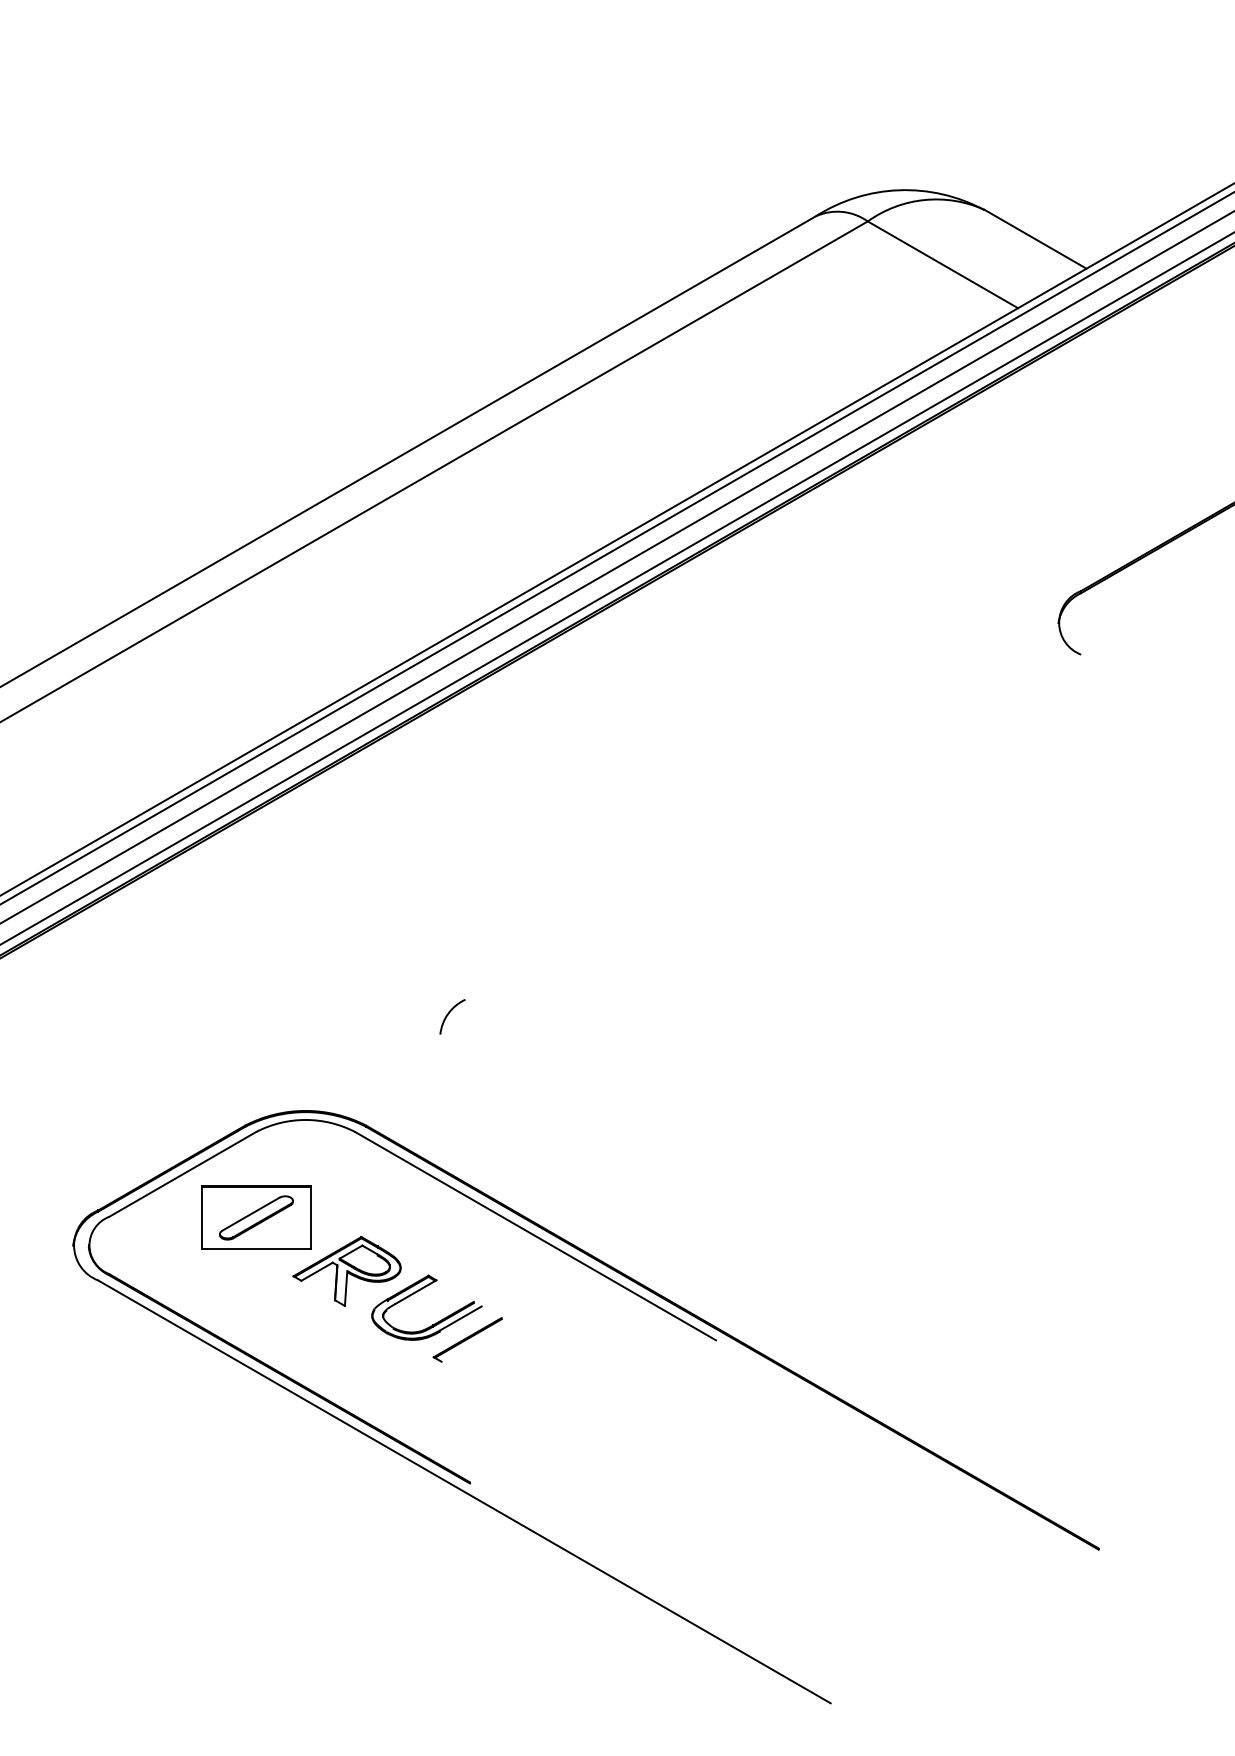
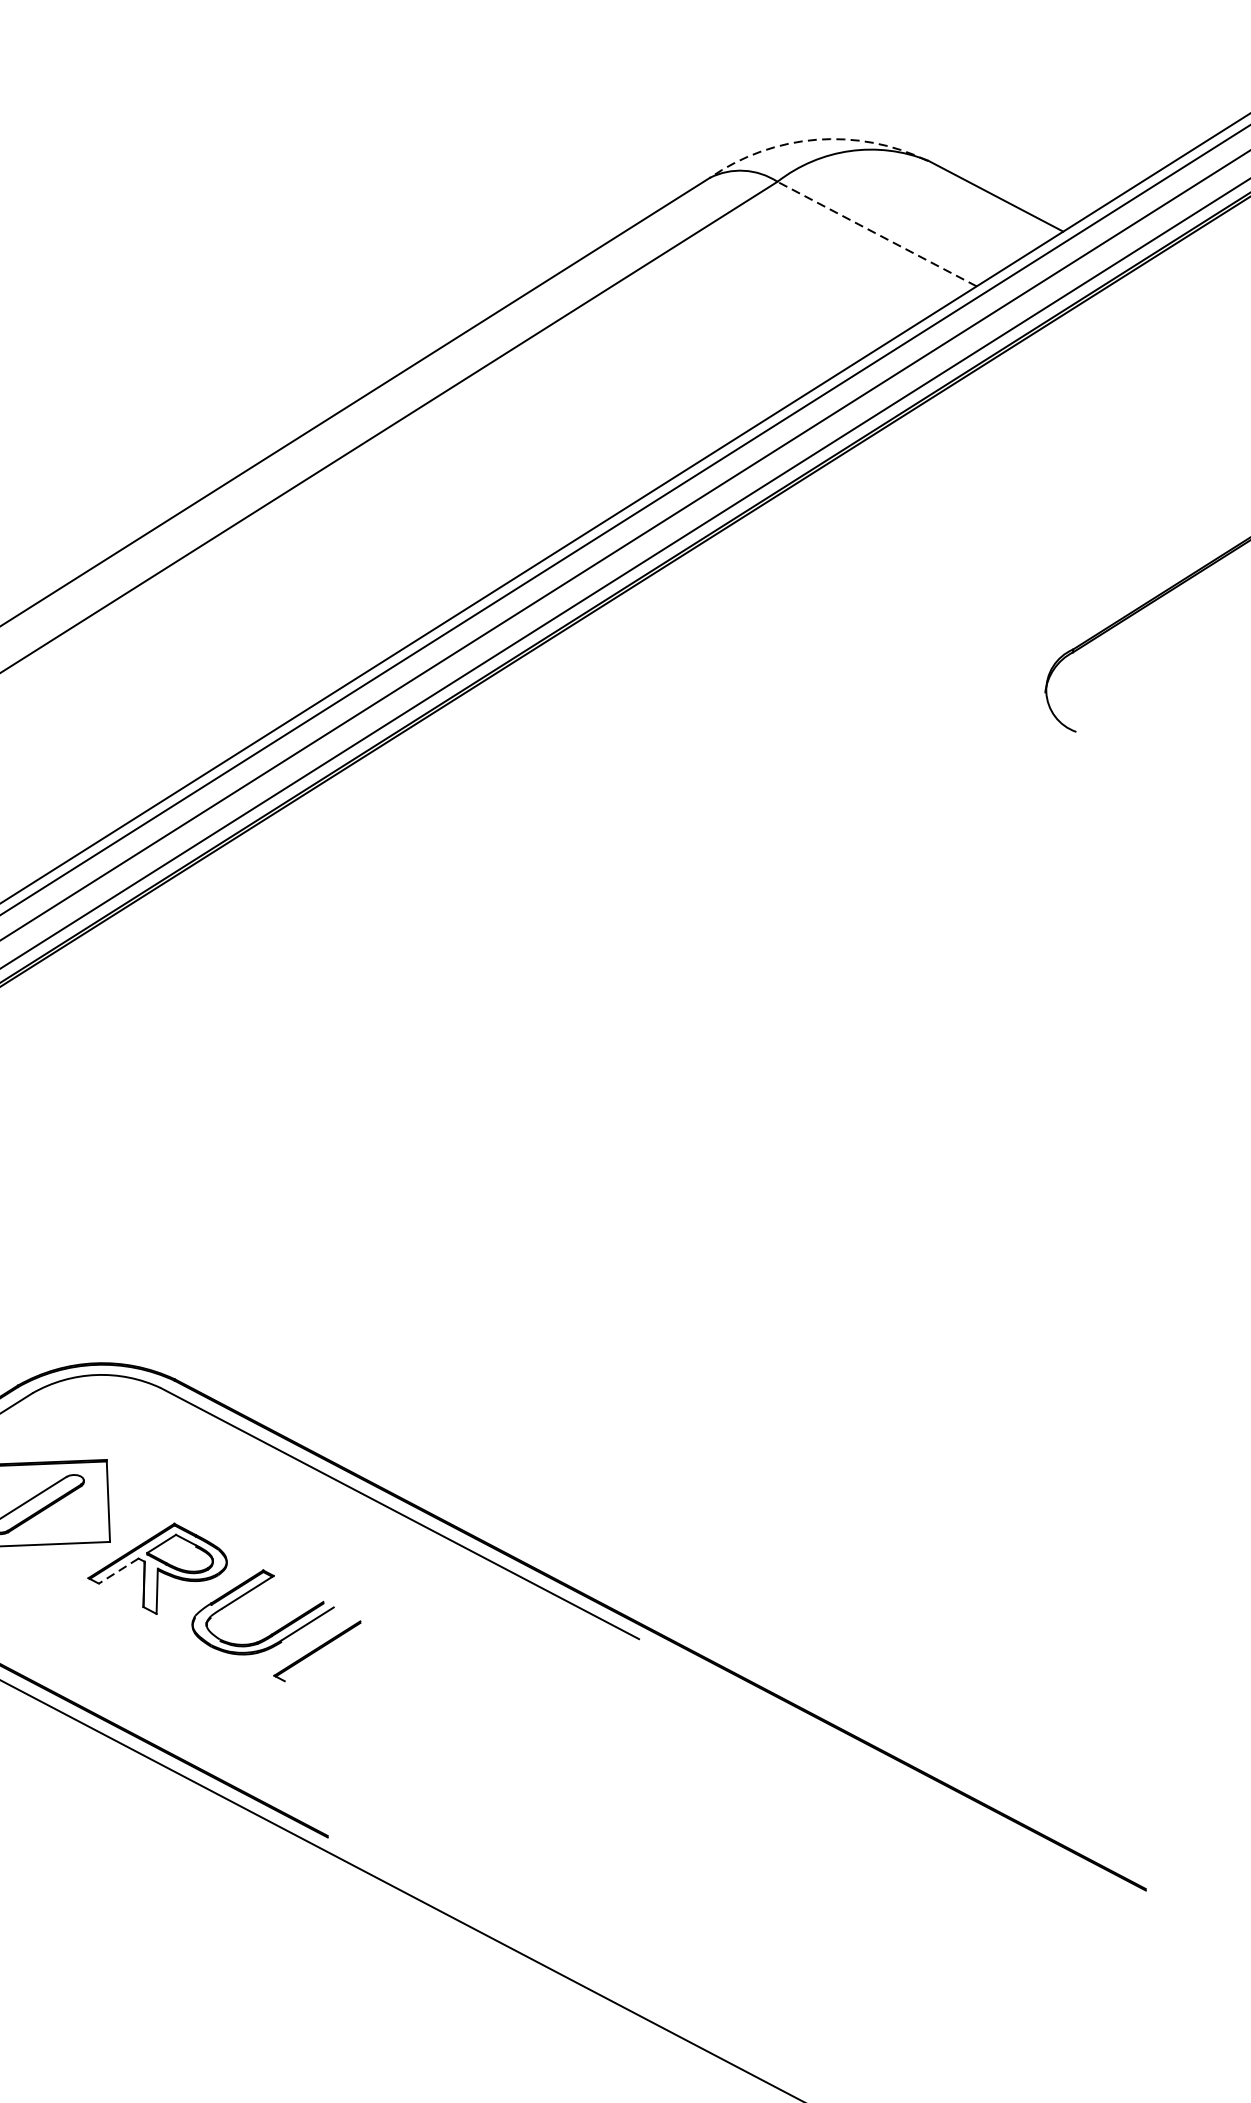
arc: (899, 190) -> (816, 140), solid -> dashed
line: (942, 264) -> (876, 233), solid -> dashed
arc: (448, 1015) -> (275, 1232), removed
line: (316, 1272) -> (118, 1572), solid -> dashed

